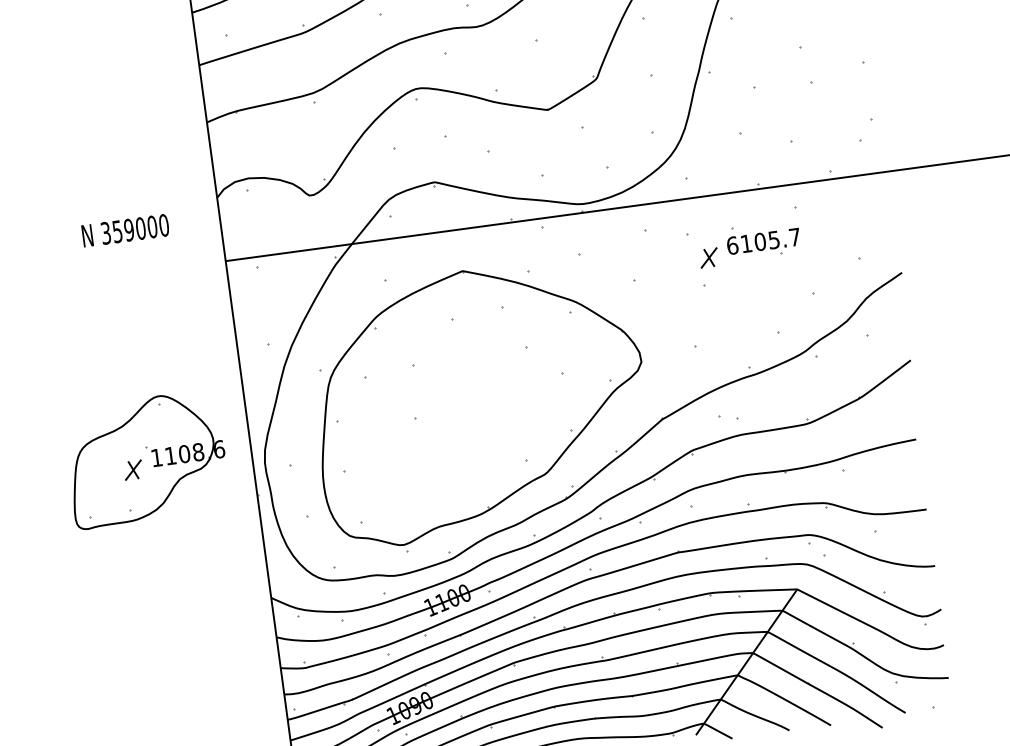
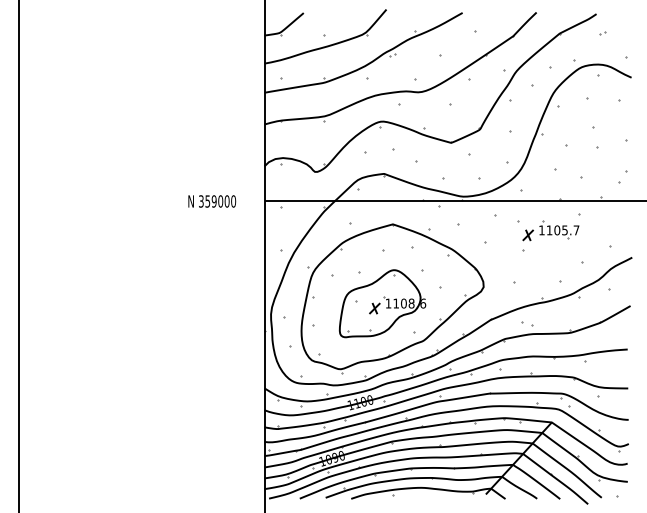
text: (126, 230) -> (212, 201), moved
text: (731, 245) -> (541, 230), 6105.7 -> 1105.7
part: (145, 459) -> (382, 303), moved

